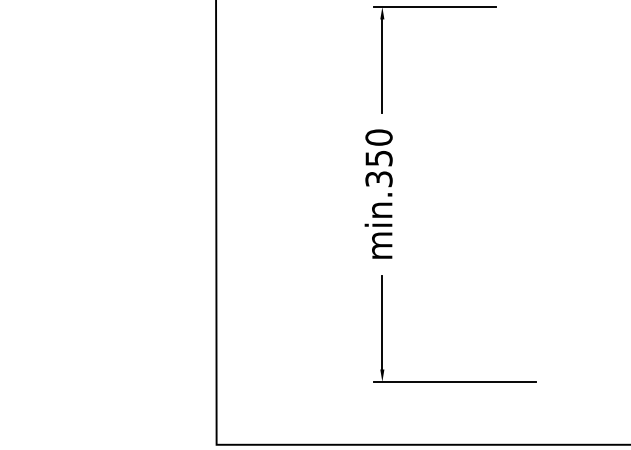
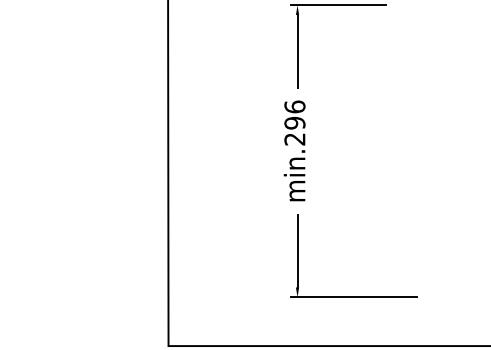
text: (378, 157) -> (294, 122), min.350 -> min.296

